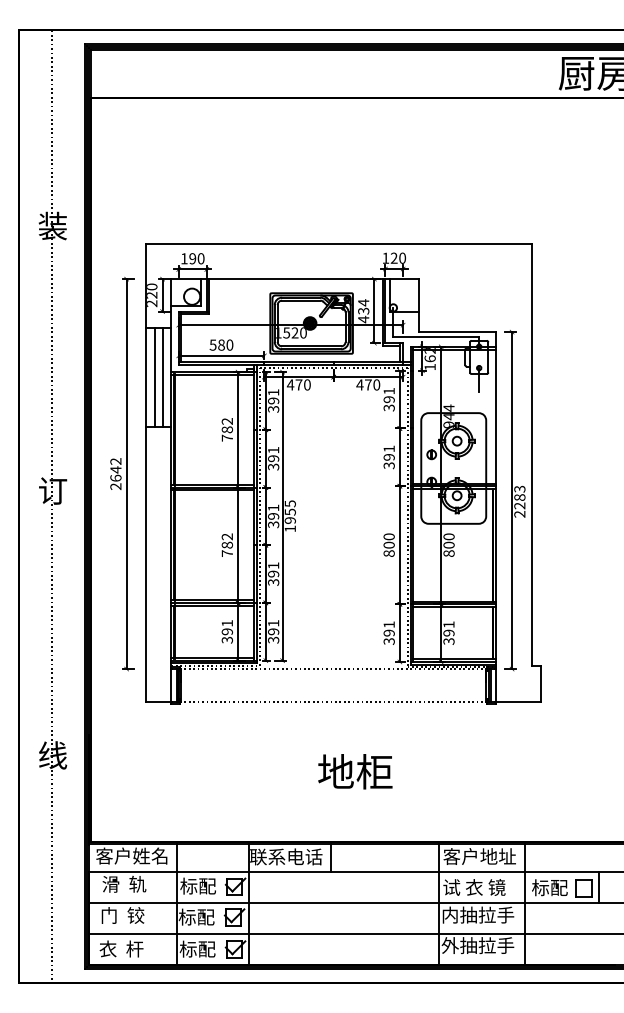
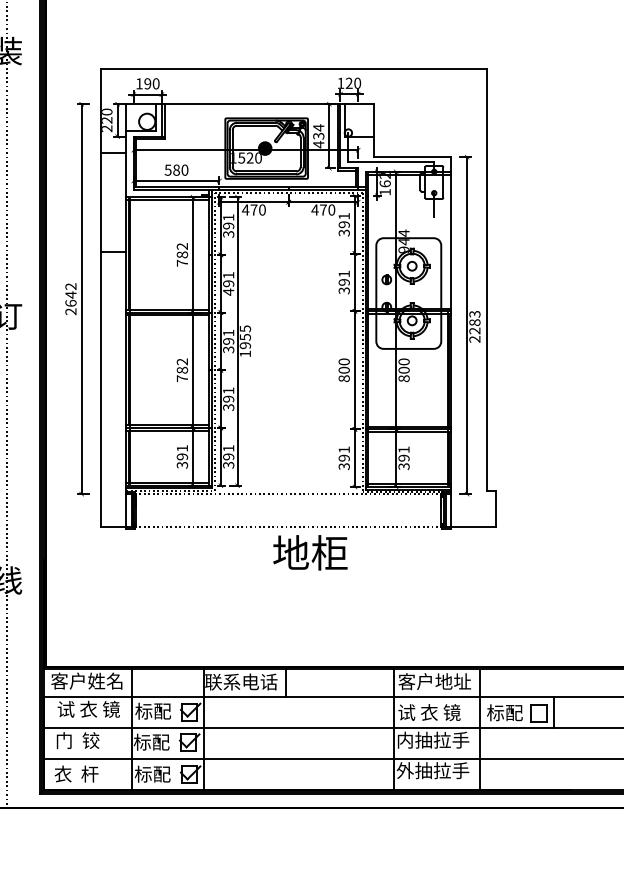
line: (154, 377) -> (109, 202), removed
line: (163, 377) -> (118, 202), removed
text: (273, 466) -> (228, 291), 391 -> 491
text: (355, 771) -> (310, 552), moved
text: (133, 883) -> (88, 708), 滑  轨 -> 试 衣 镜

